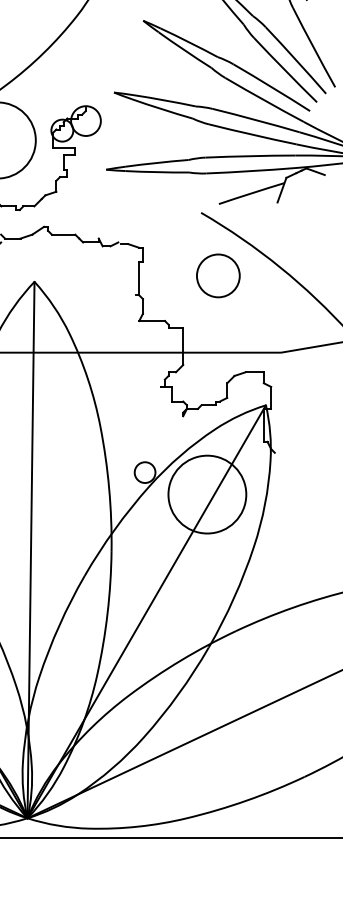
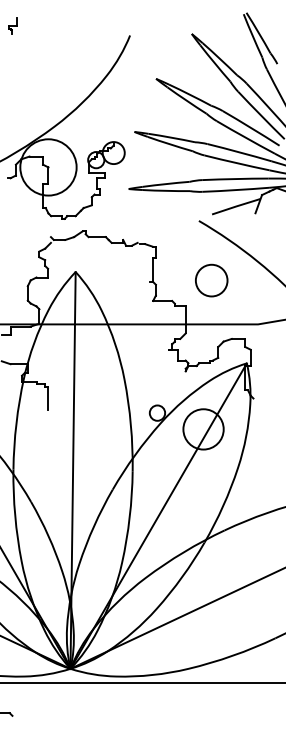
circle: (218, 275) -> (211, 280), moved
circle: (207, 494) -> (203, 429), size x0.7

